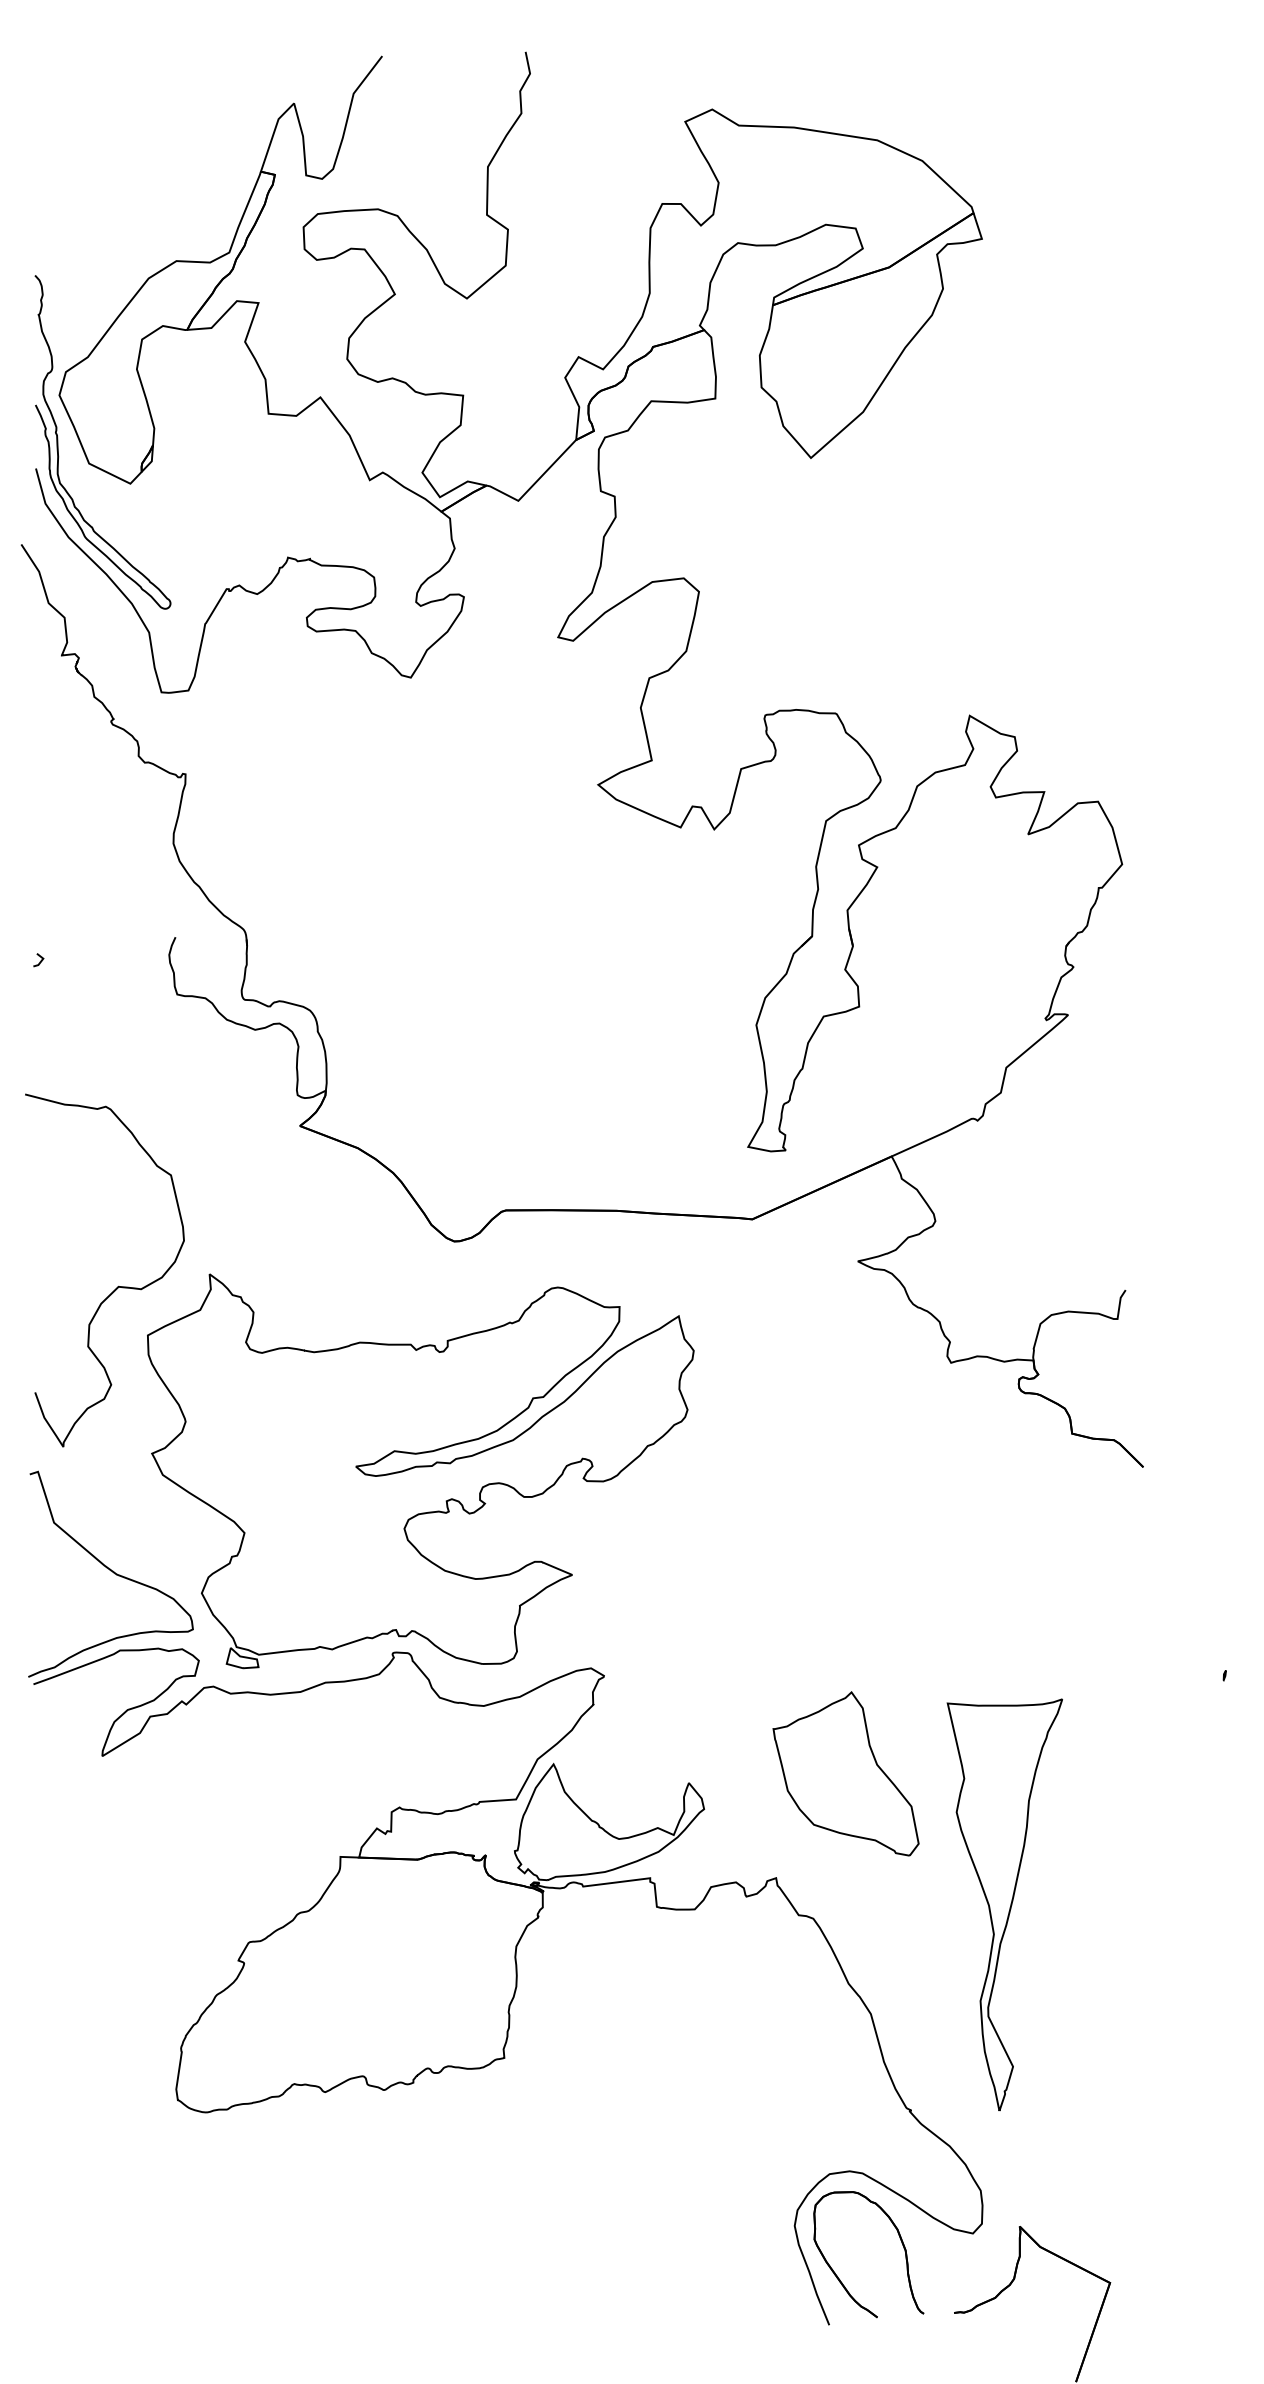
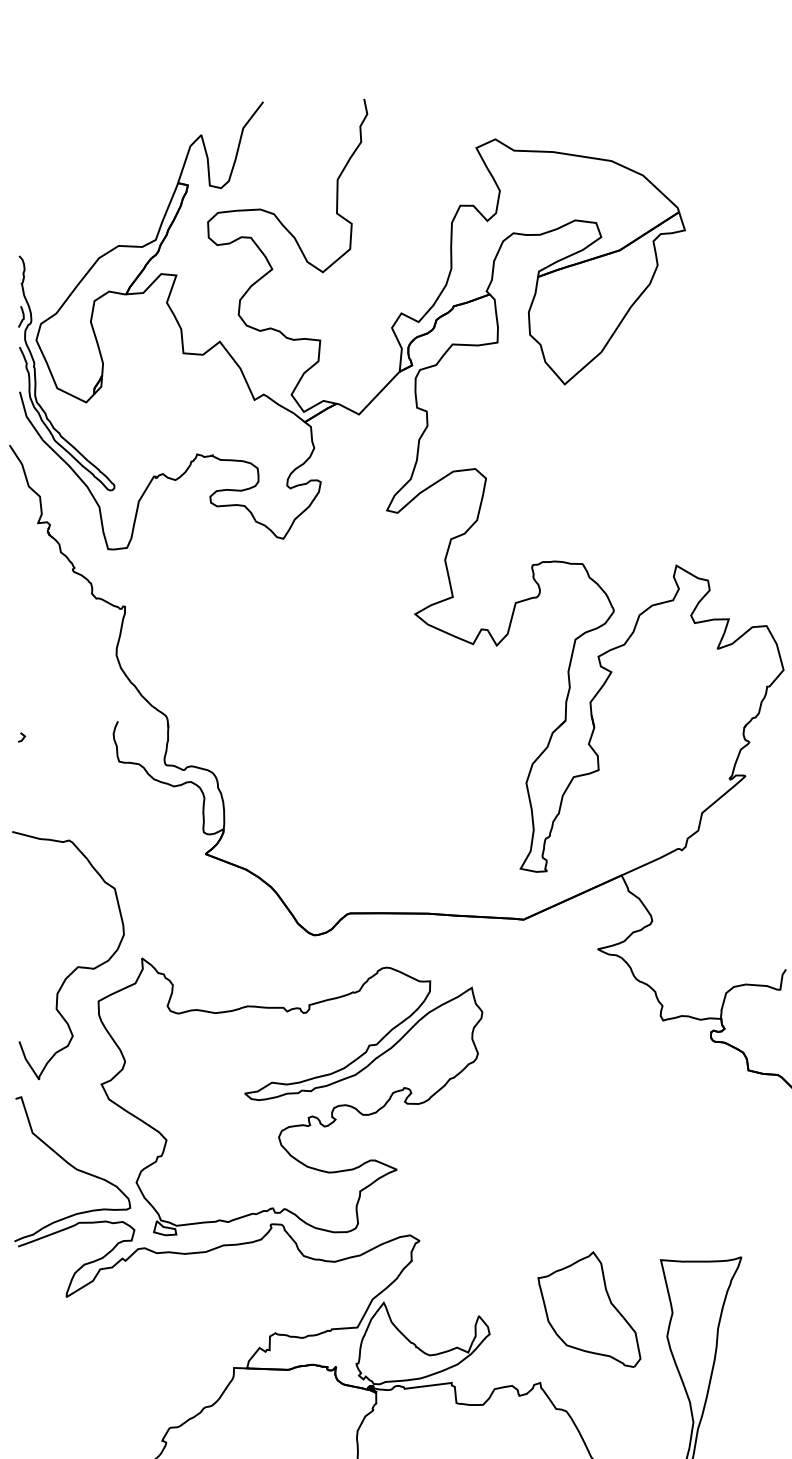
curve: (40, 361) -> (23, 316), added

